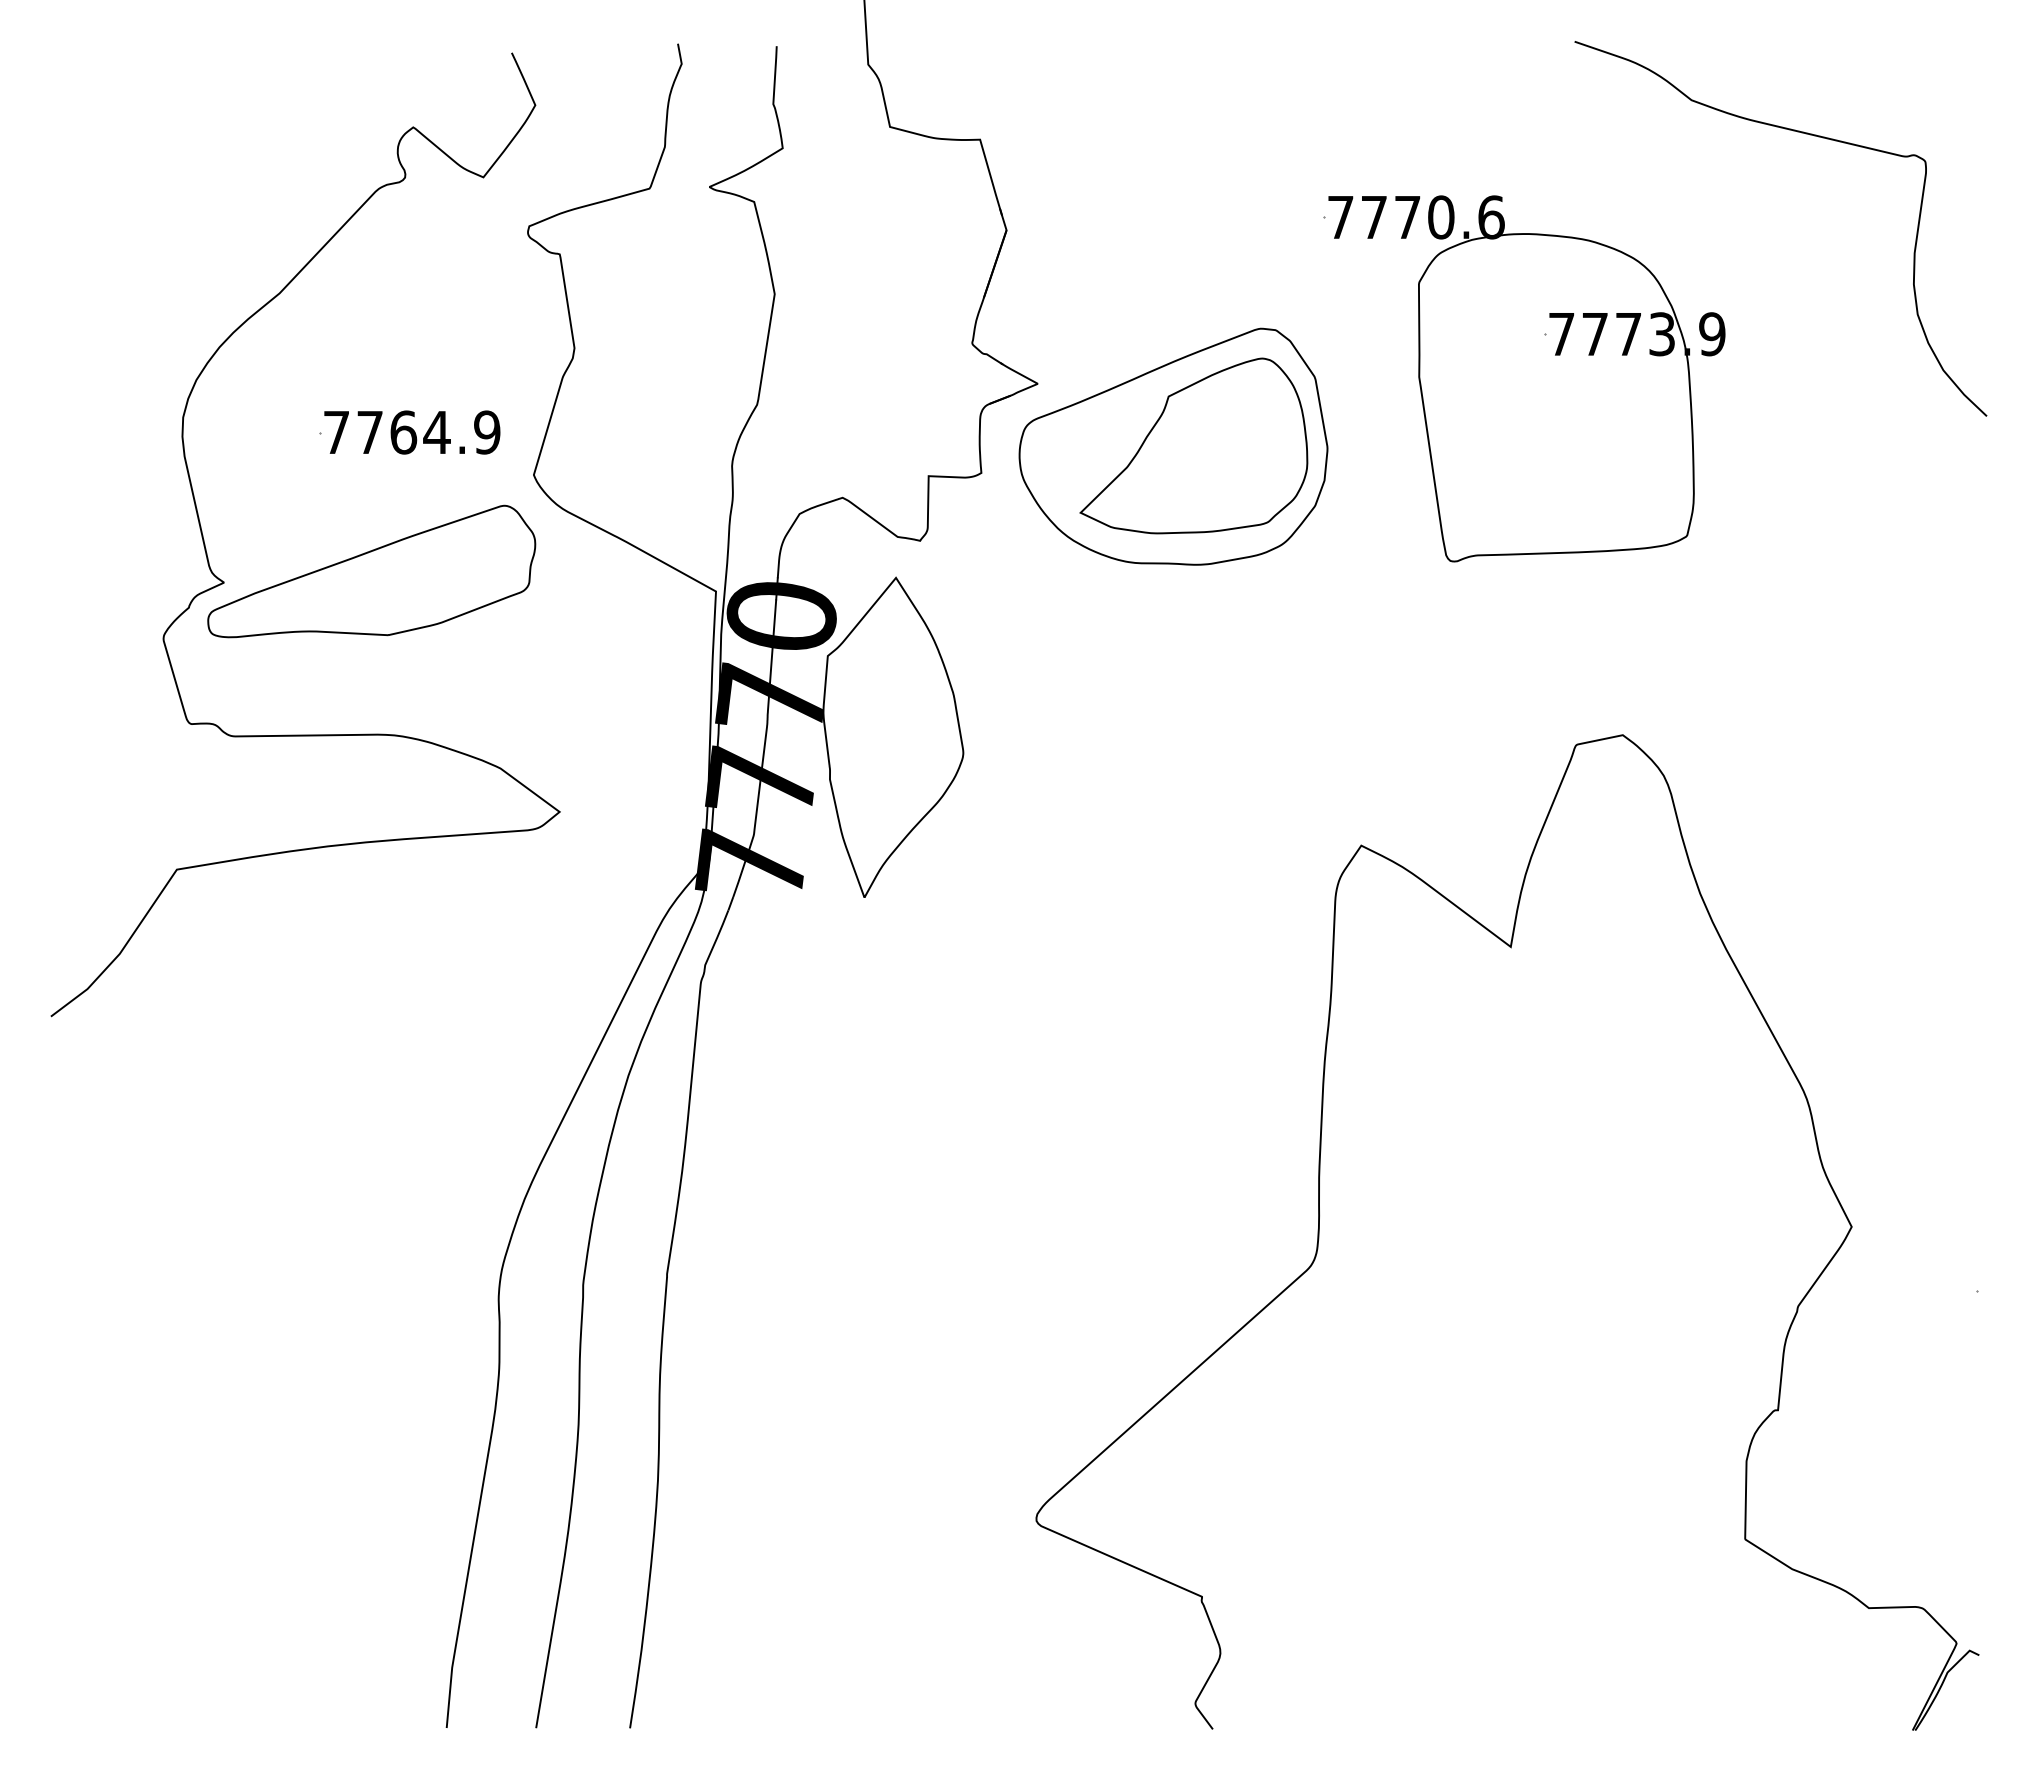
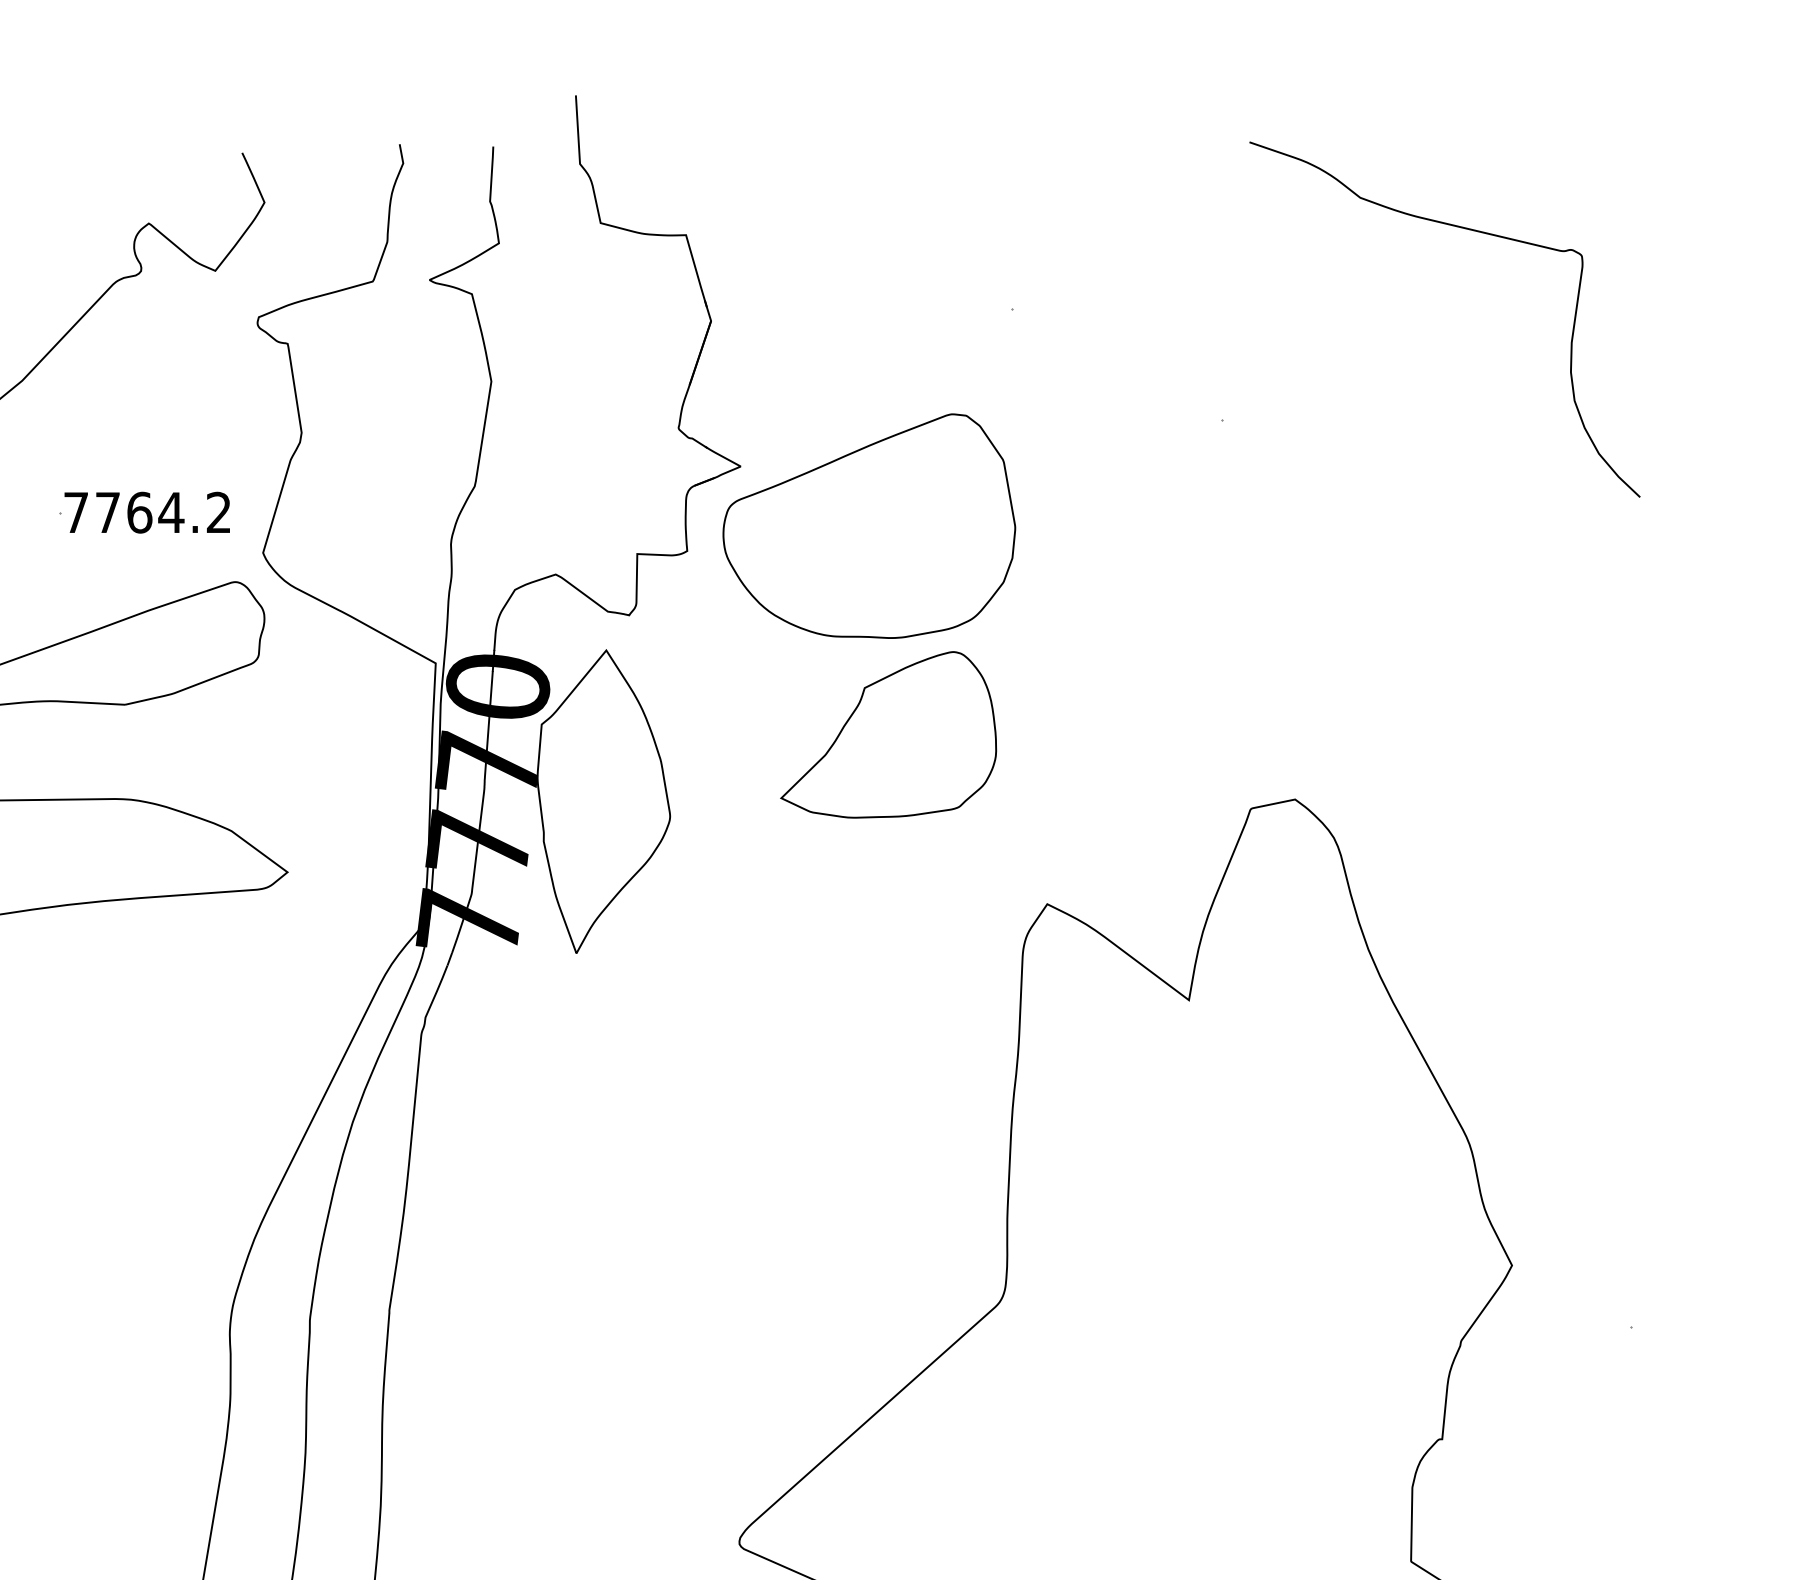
part: (1526, 378) -> (1203, 461), removed
text: (487, 432) -> (219, 512), 7764.9 -> 7764.2
part: (1193, 445) -> (888, 734), moved

